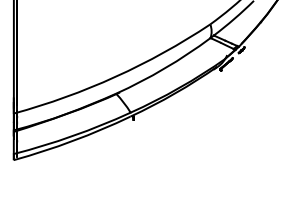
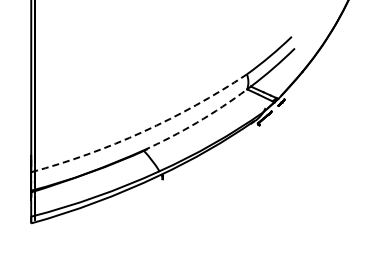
arc: (165, 68) -> (197, 122), solid -> dashed
arc: (116, 76) -> (143, 131), solid -> dashed

